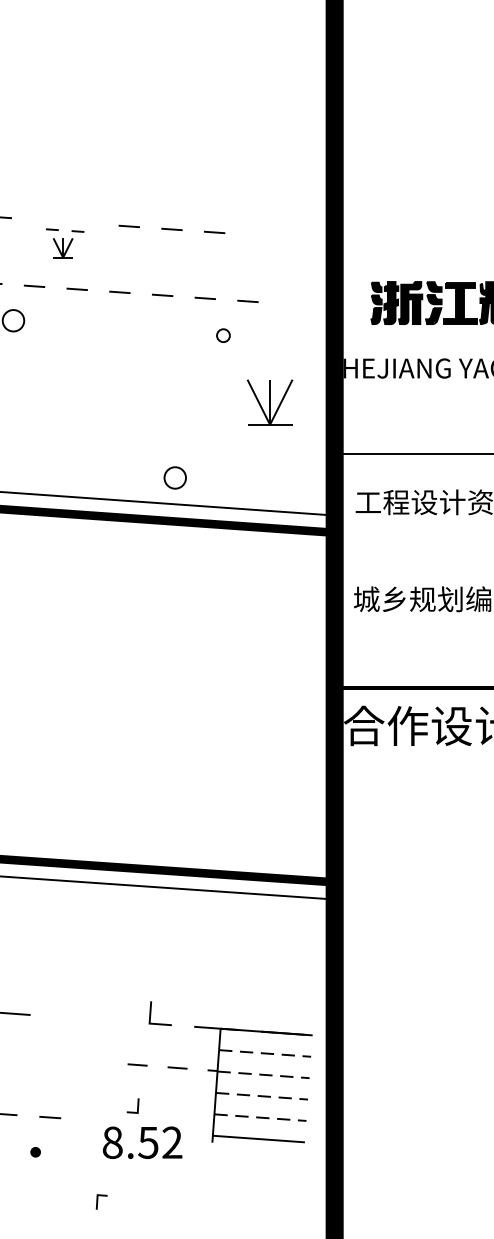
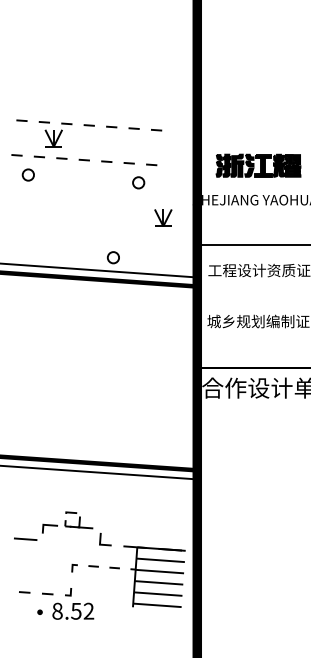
line: (257, 236) -> (156, 130), added
part: (65, 243) -> (55, 134), size x1.67
part: (222, 334) -> (138, 182), size x1.67
part: (270, 401) -> (163, 217), size x0.71
part: (87, 981) -> (67, 522), added
line: (266, 1053) -> (161, 560), dashed -> solid
line: (264, 1074) -> (160, 571), dashed -> solid
line: (262, 1095) -> (159, 582), dashed -> solid
line: (260, 1118) -> (158, 594), dashed -> solid
part: (143, 1127) -> (73, 603), moved
line: (99, 1200) -> (73, 567), moved

